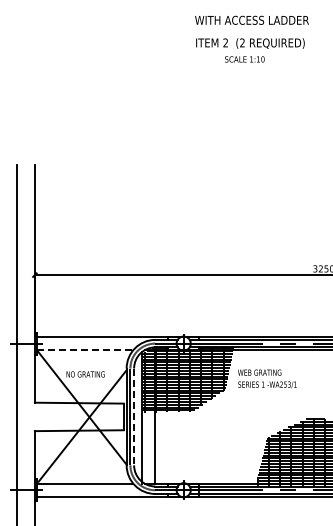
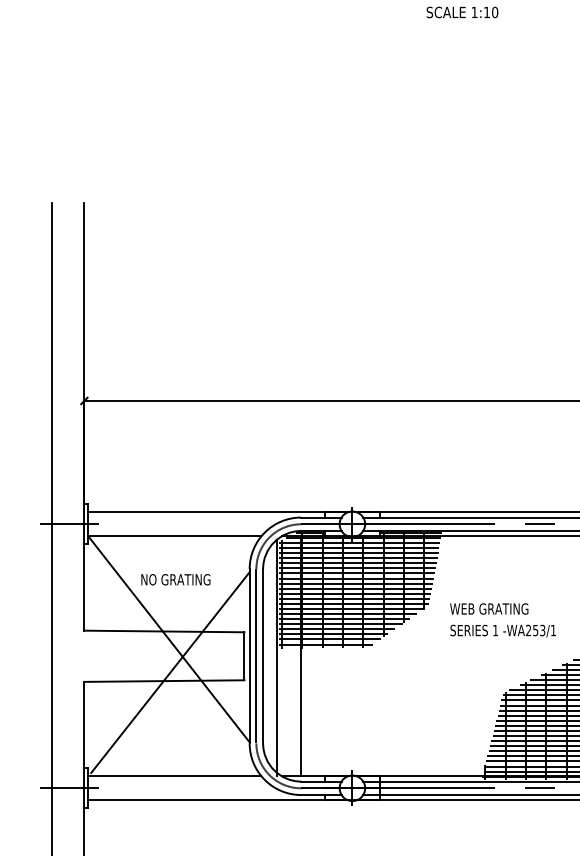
line: (85, 350) -> (175, 536), dashed -> solid
text: (267, 378) -> (503, 619), moved
line: (134, 417) -> (263, 657), dashed -> solid

